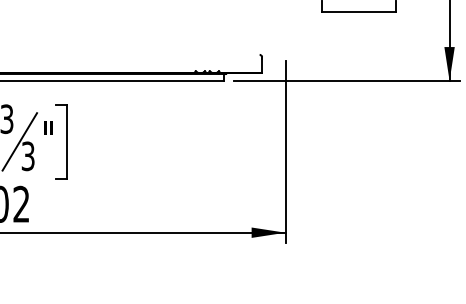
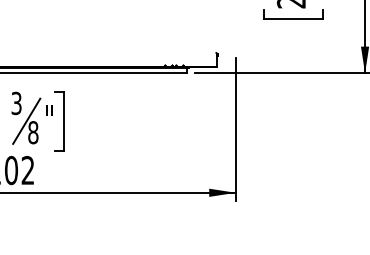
text: (28, 156) -> (33, 132), 3 -> 8

